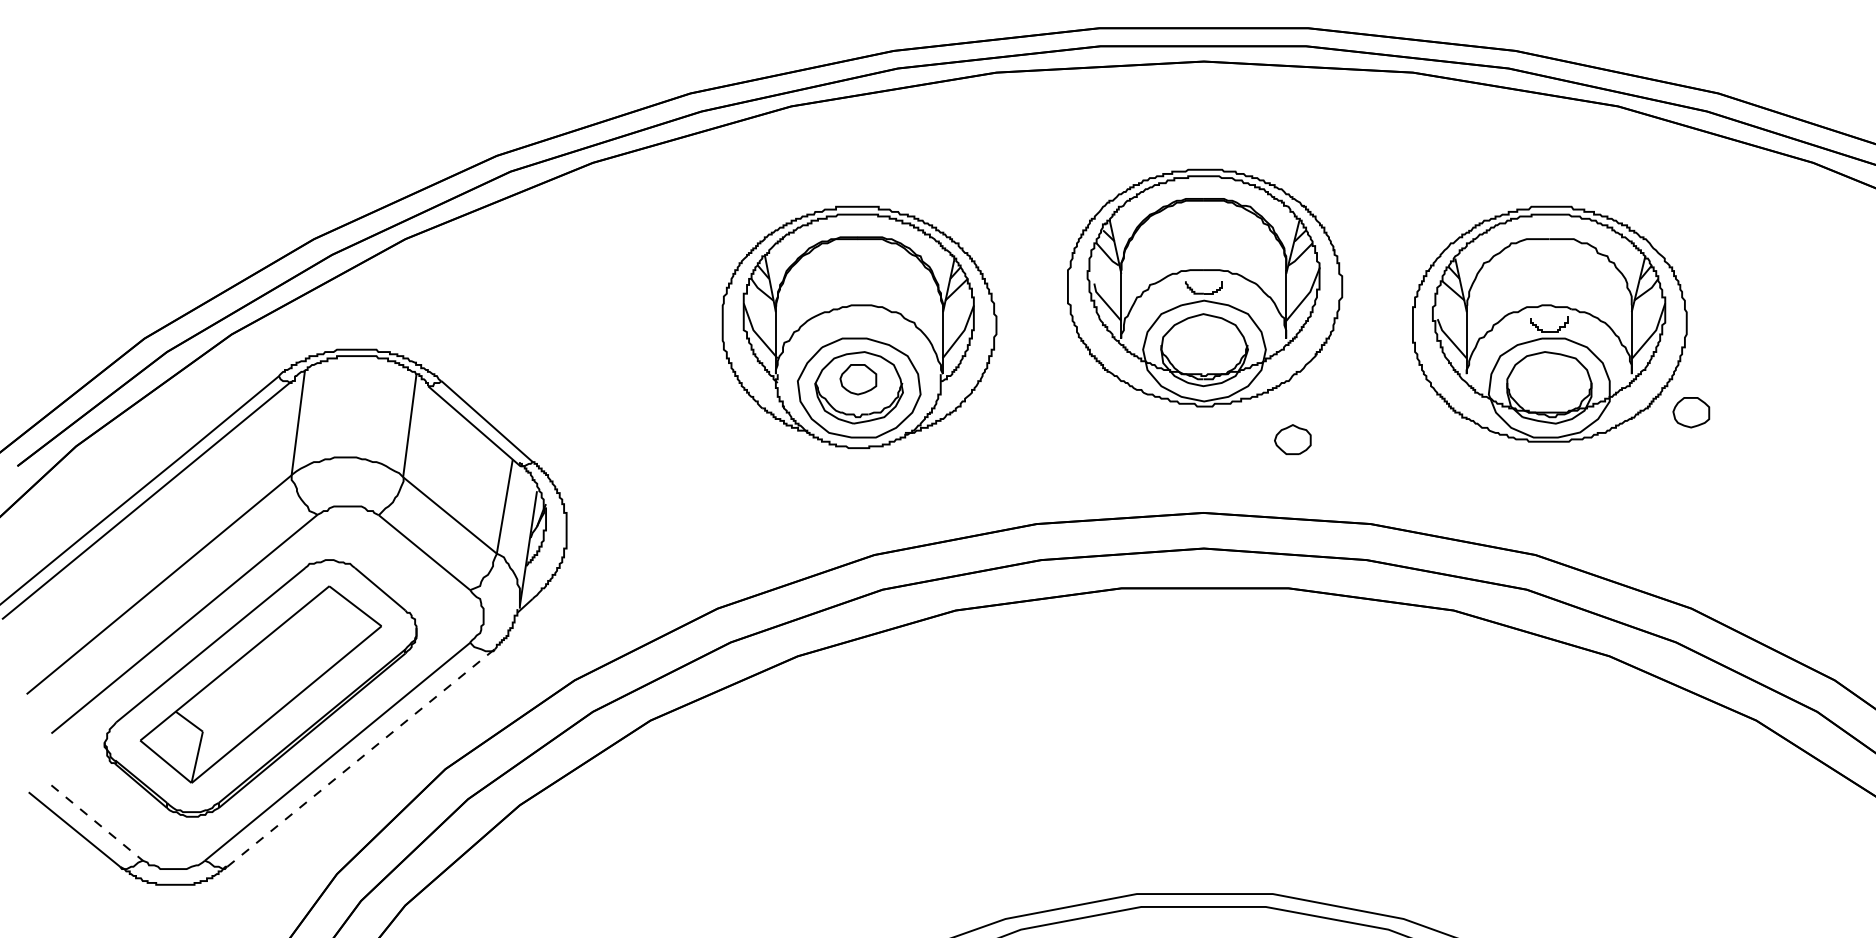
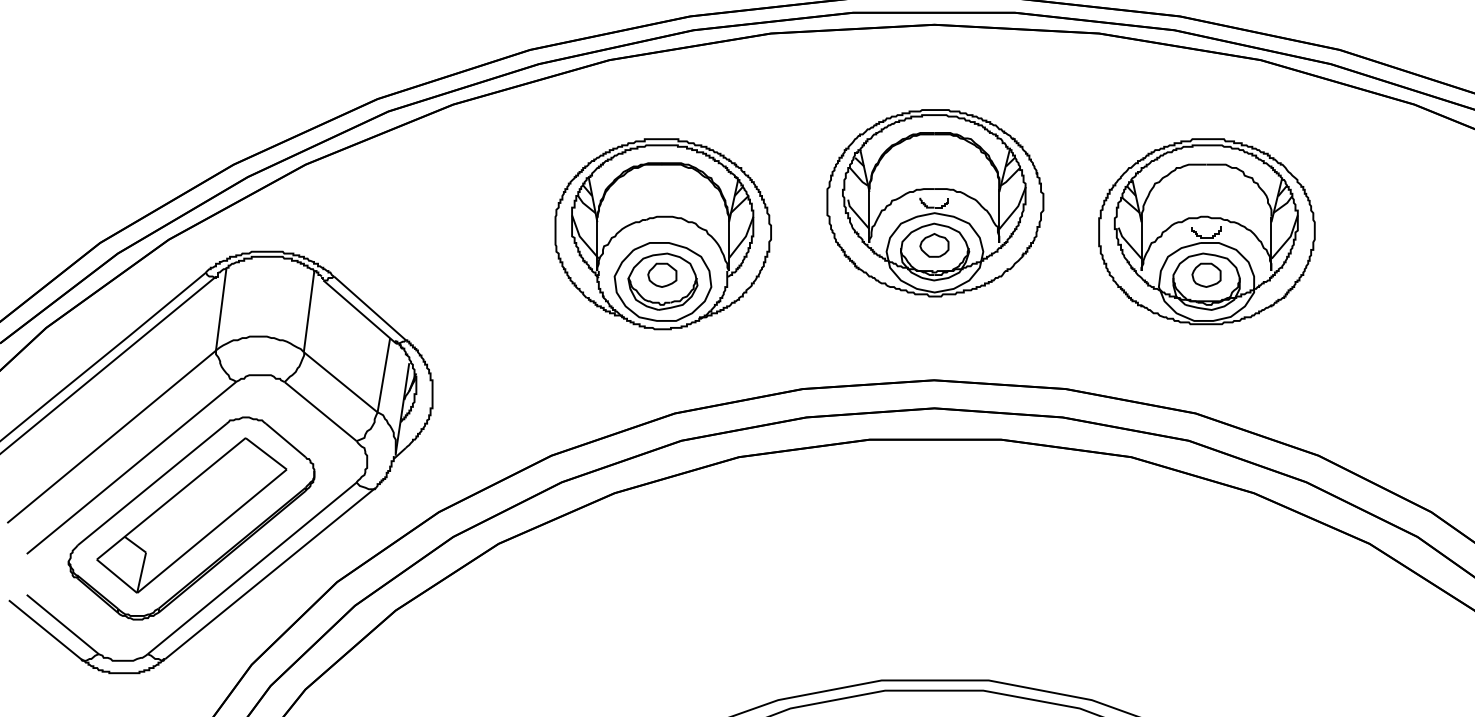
part: (1691, 412) -> (1206, 275), moved
part: (1292, 439) -> (934, 245), moved
line: (361, 757) -> (271, 572), dashed -> solid
line: (97, 823) -> (63, 624), dashed -> solid

